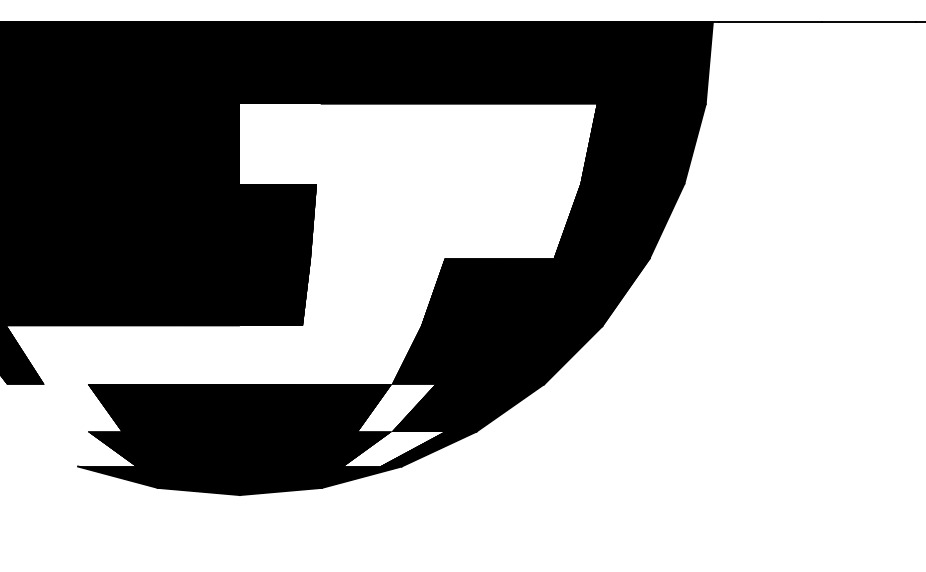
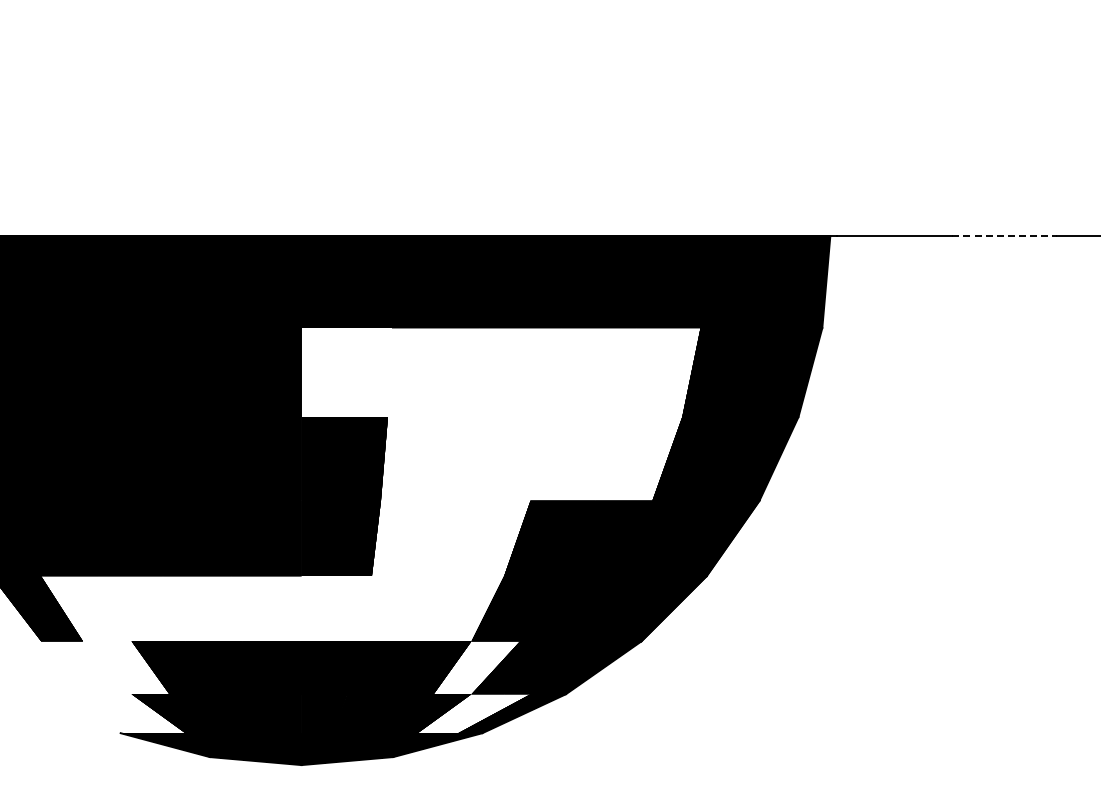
line: (869, 22) -> (1005, 236), solid -> dashed

